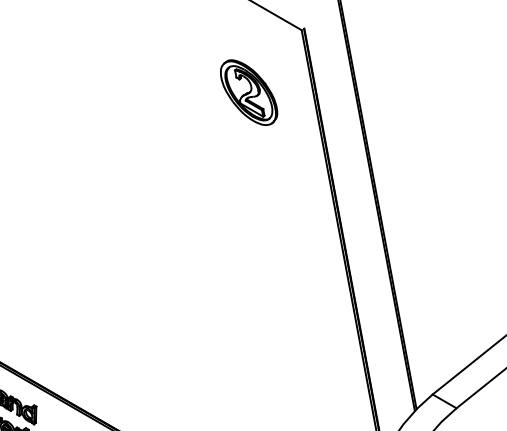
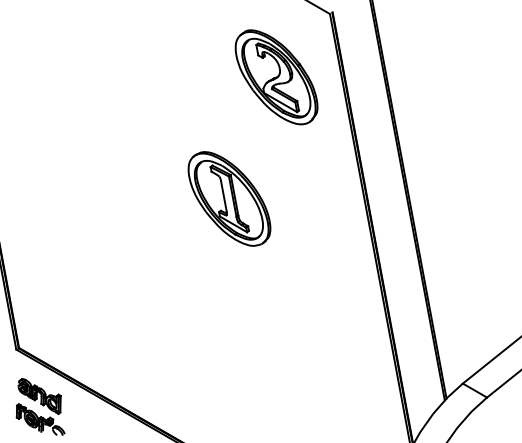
part: (248, 92) -> (276, 77), size x1.43
part: (202, 212) -> (229, 198), added

